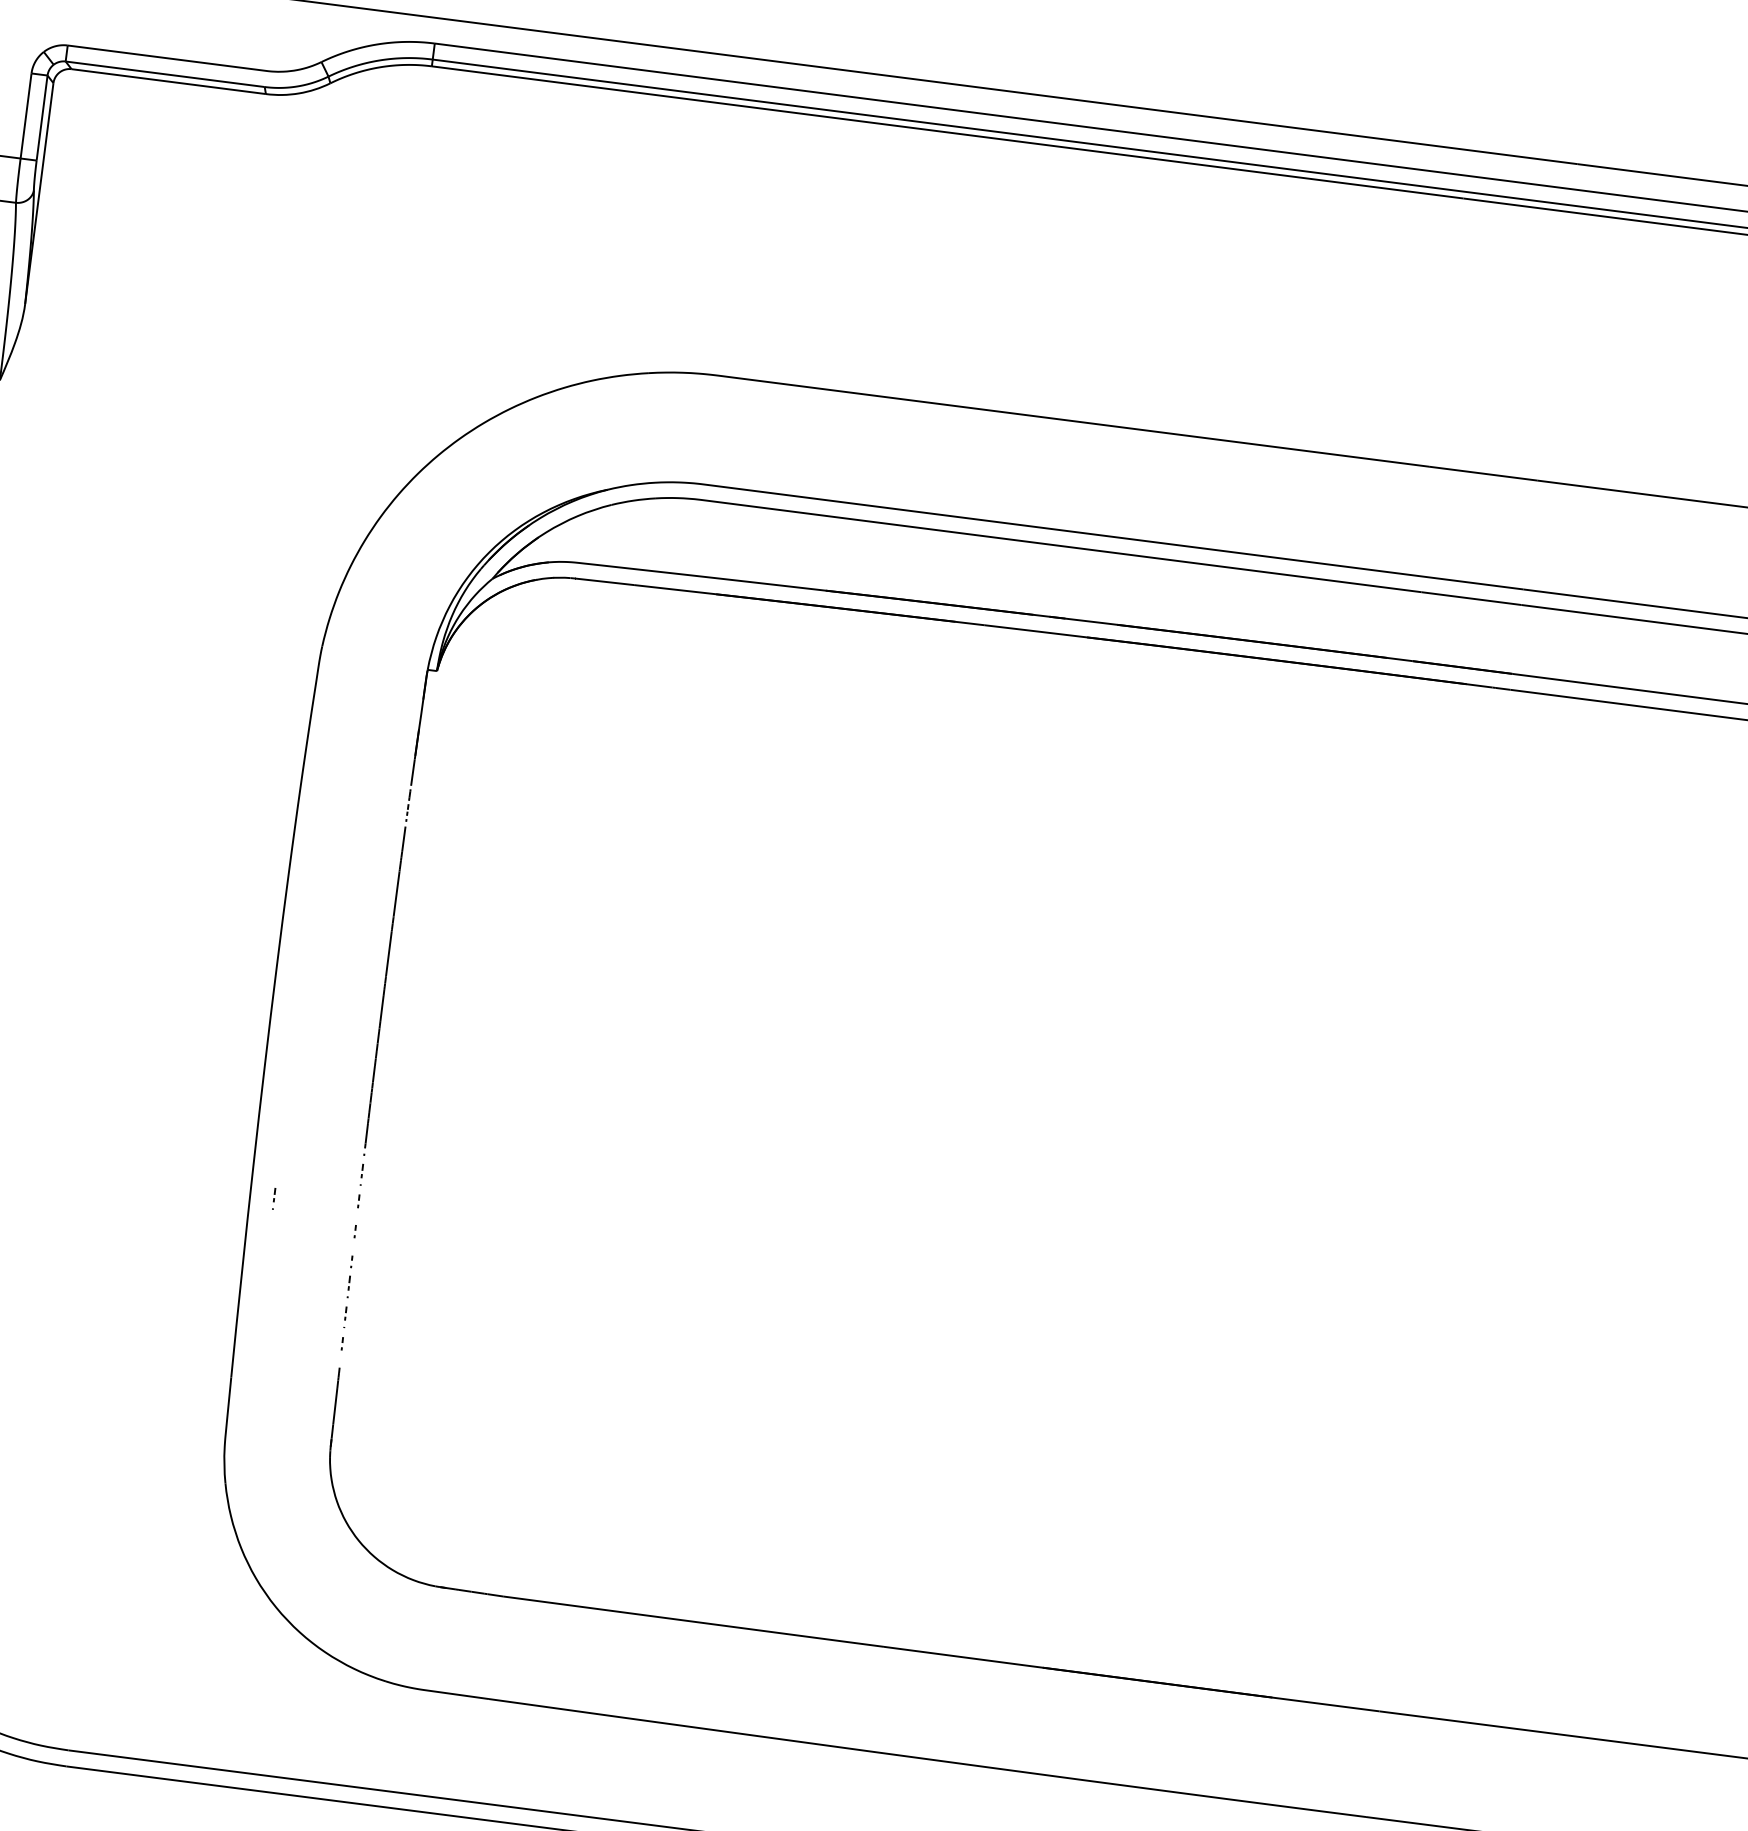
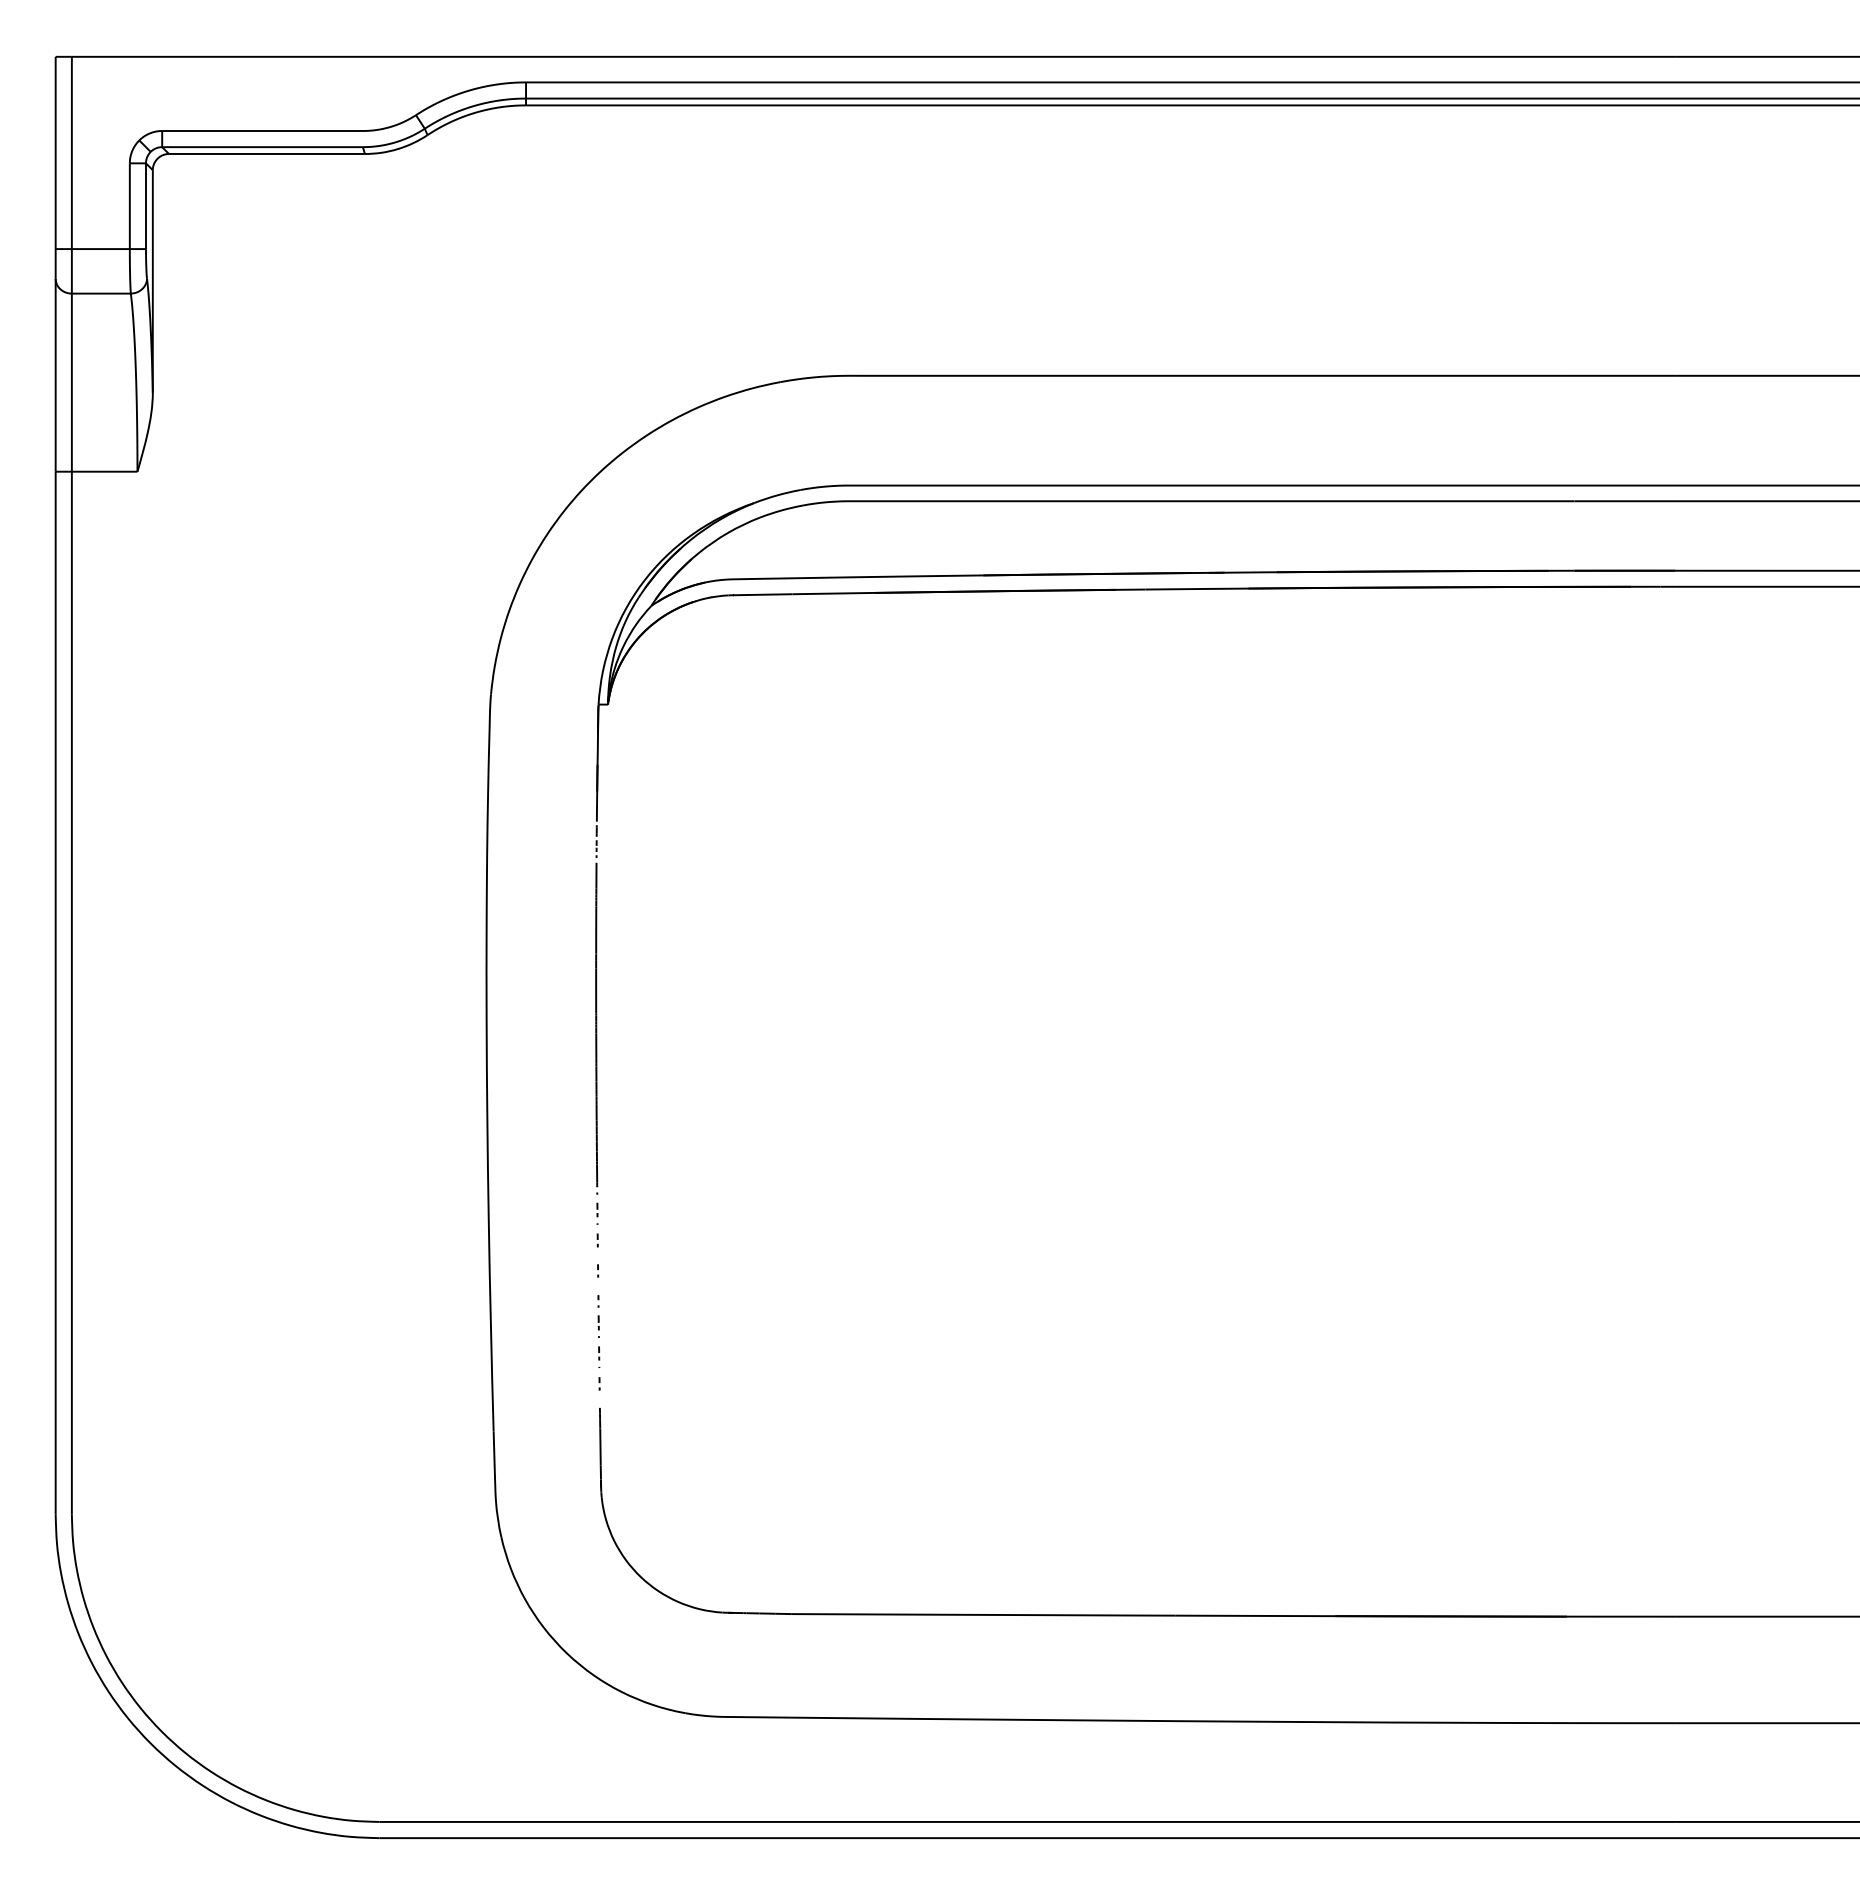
line: (274, 1198) -> (513, 1248), removed

